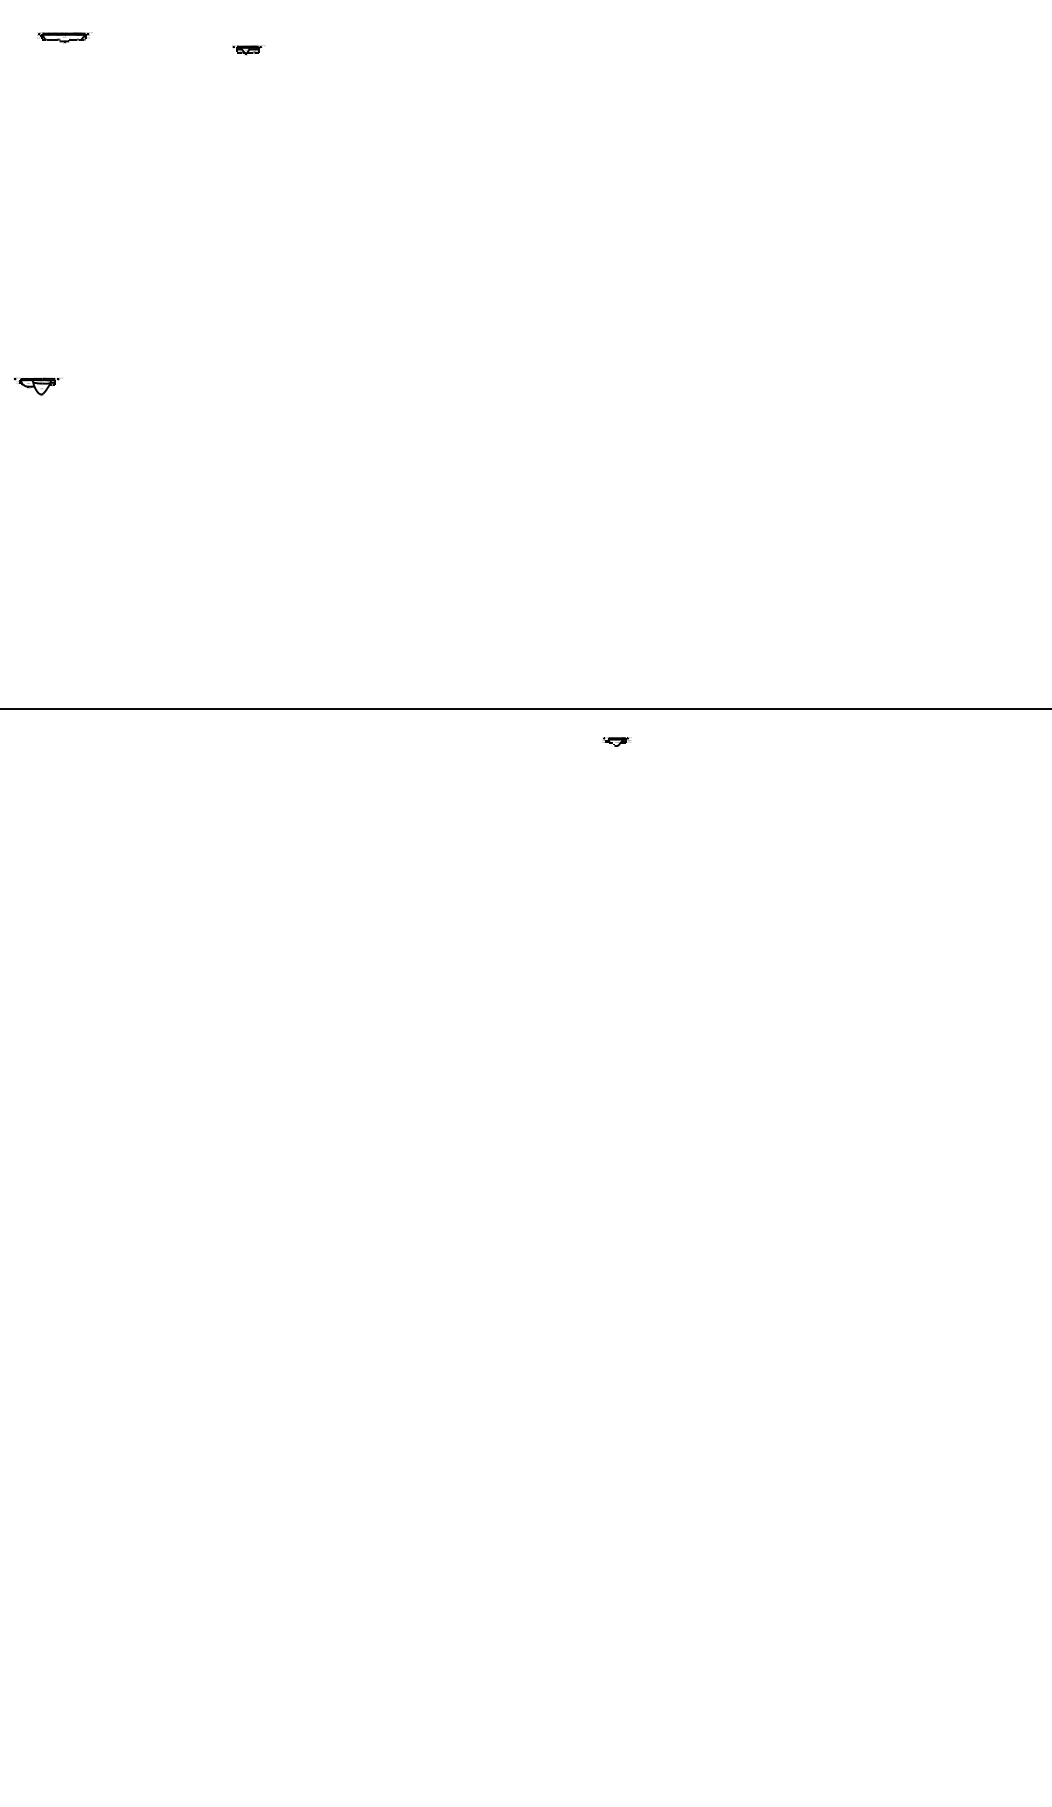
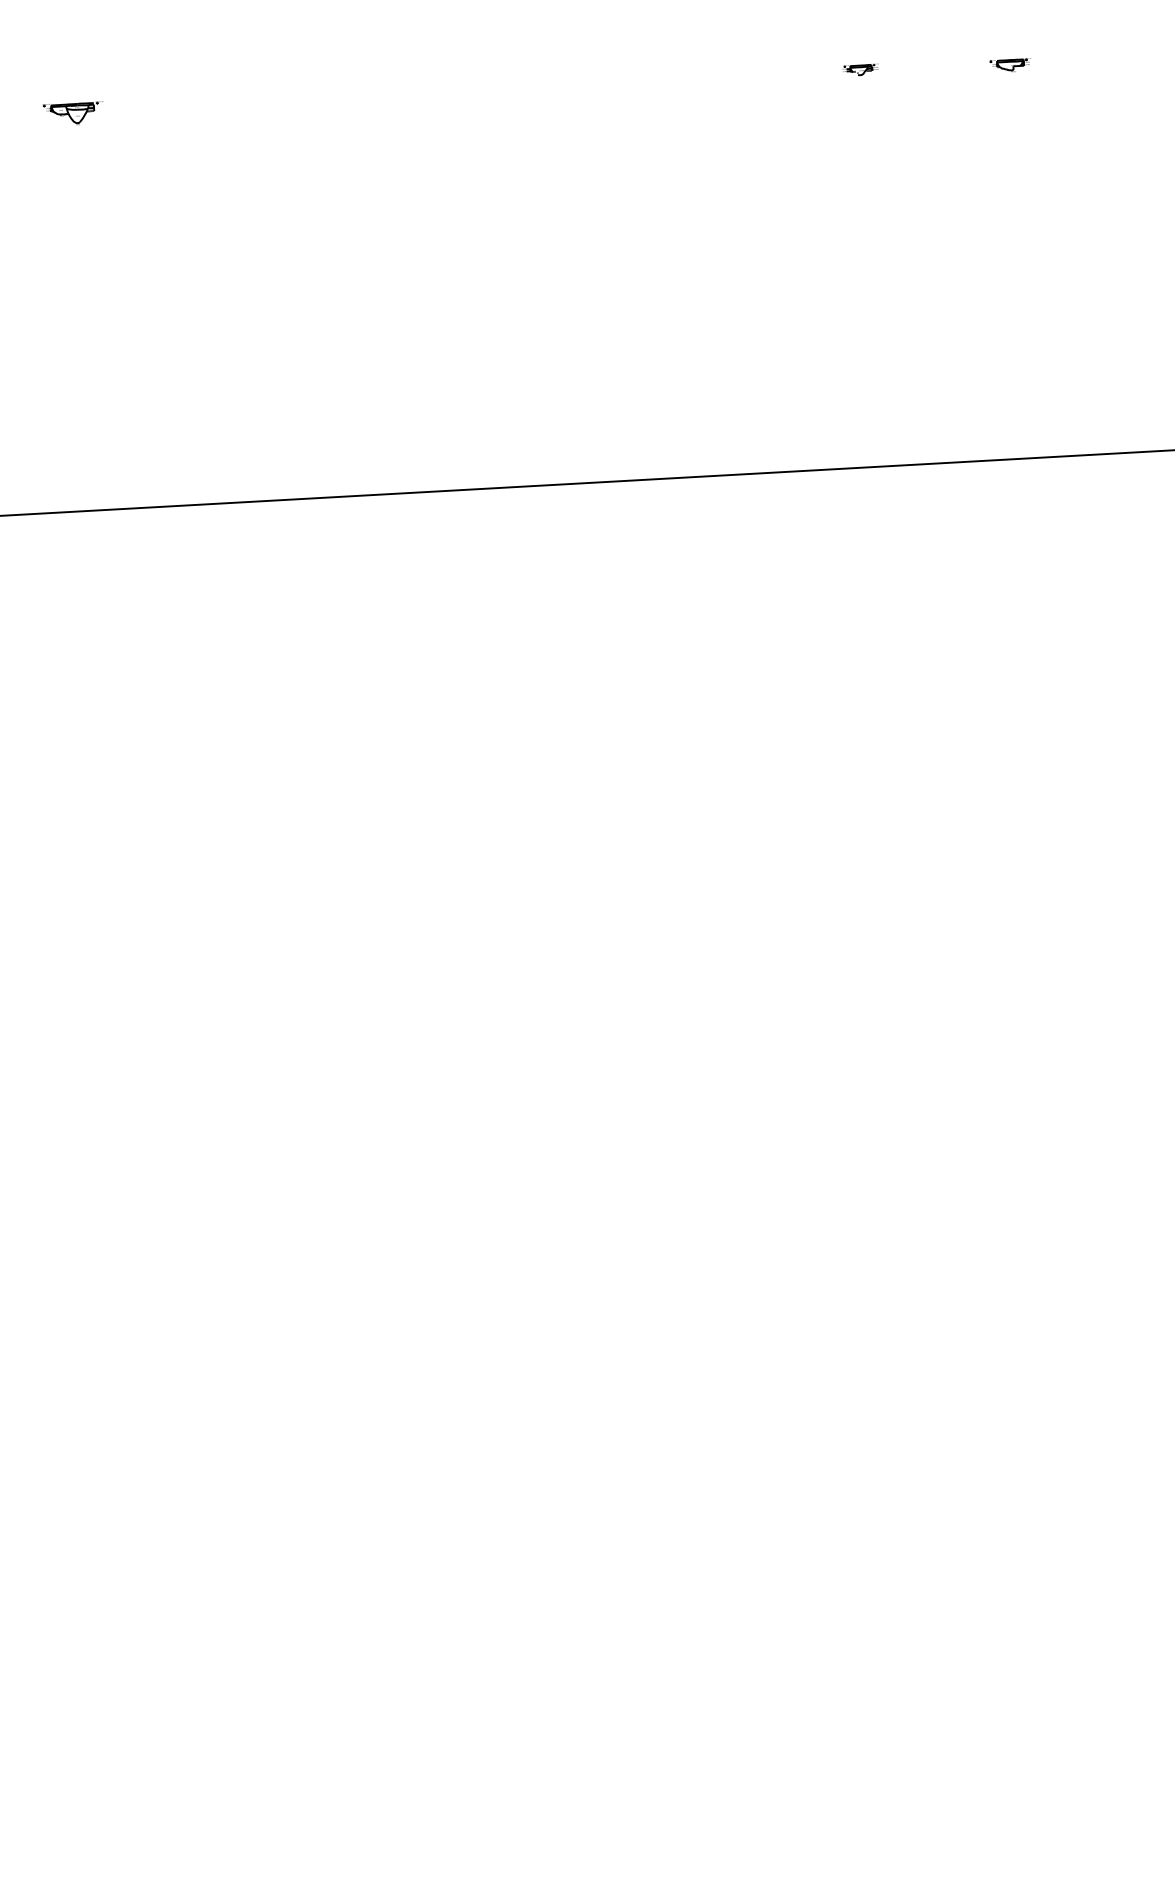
part: (798, 389) -> (1009, 64), added
part: (616, 741) -> (860, 69), moved

